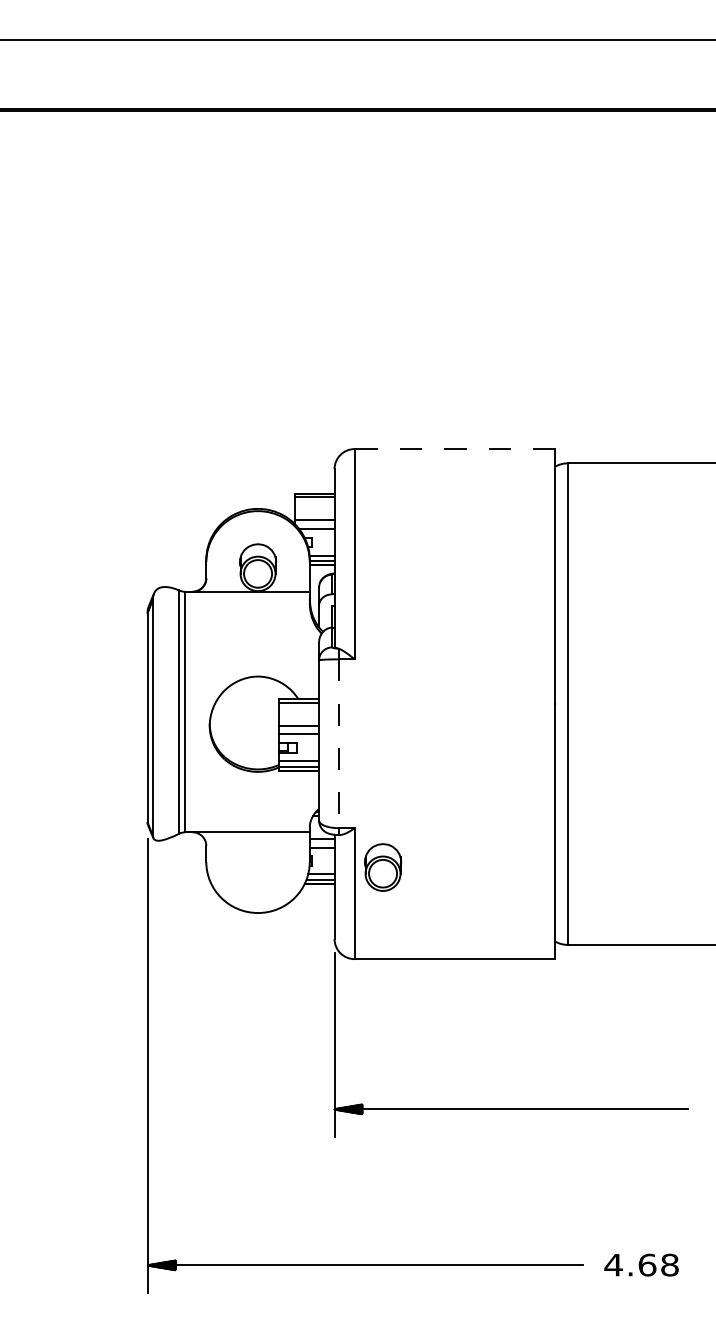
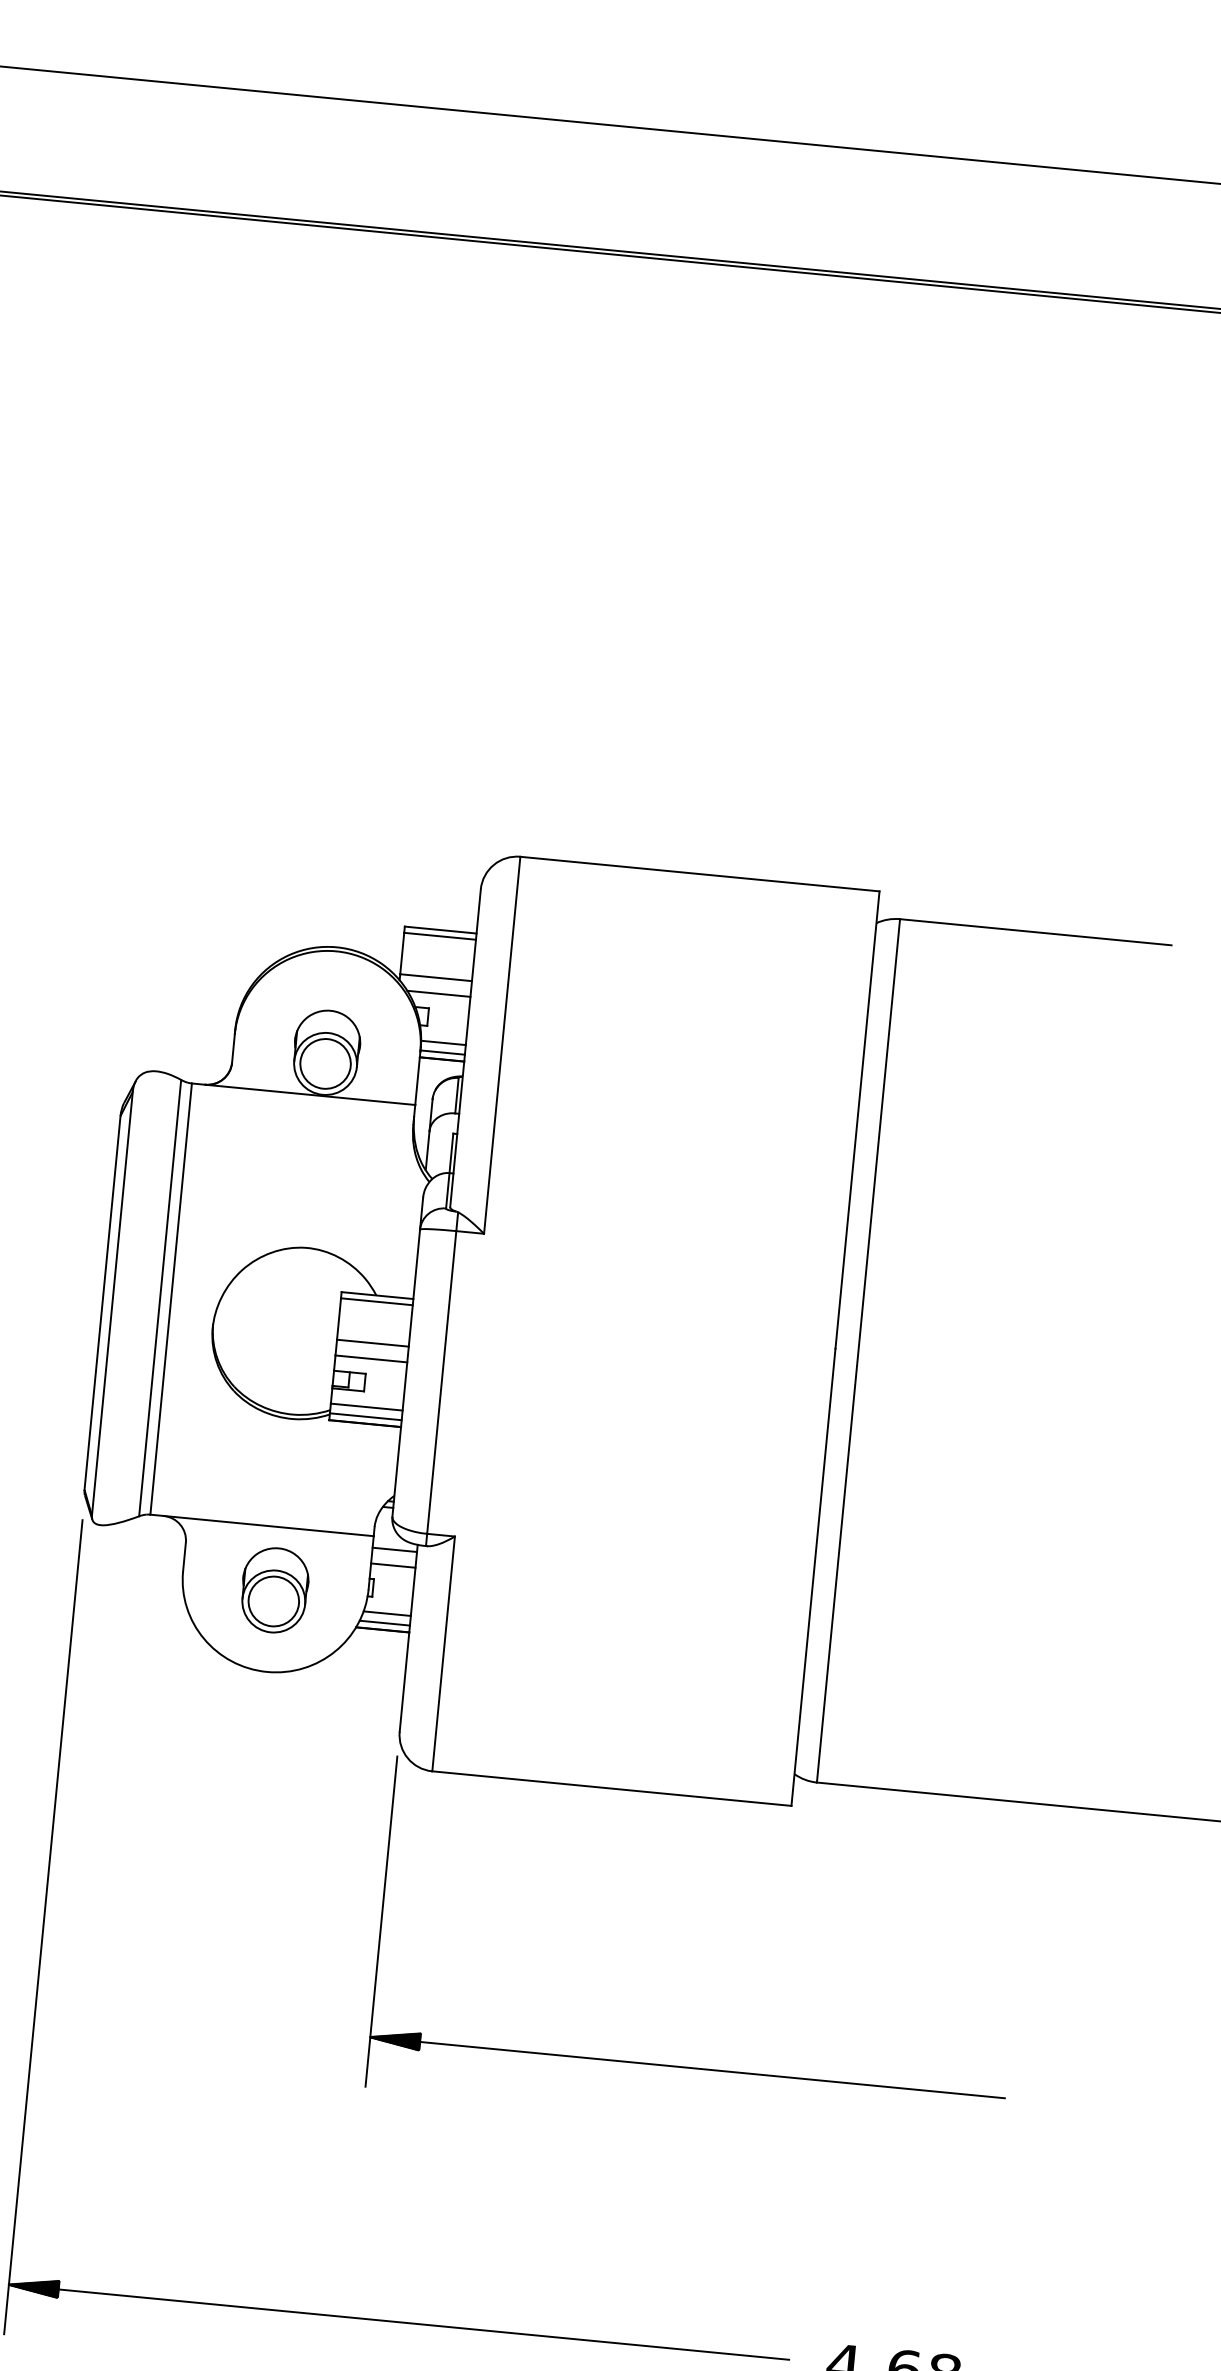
line: (454, 449) -> (699, 874), dashed -> solid
line: (339, 744) -> (442, 1383), dashed -> solid
part: (383, 867) -> (275, 1590), moved

